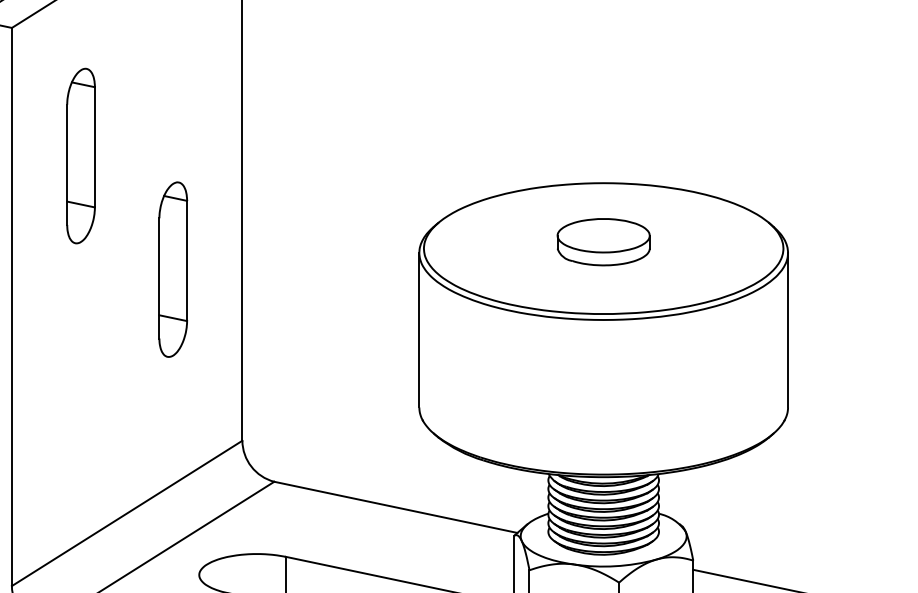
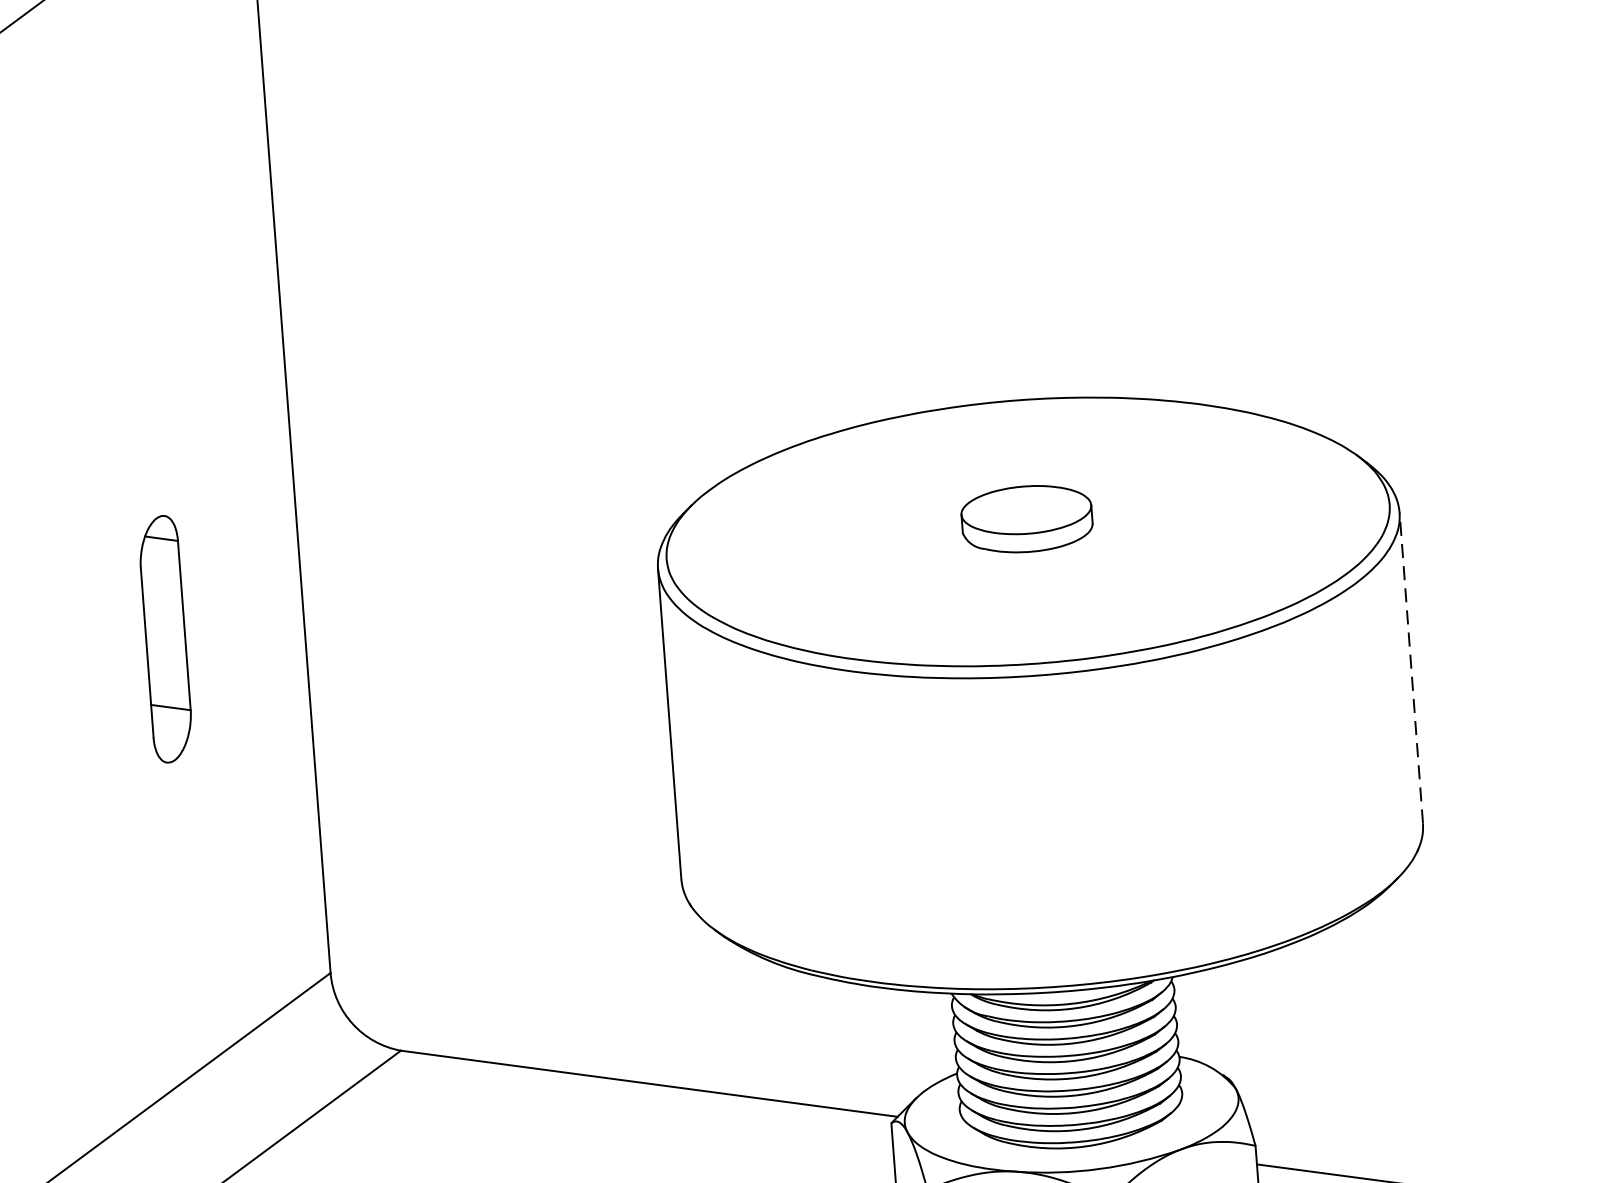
part: (603, 242) -> (1026, 519), size x0.7
part: (173, 269) -> (166, 638), size x0.7
line: (788, 329) -> (1412, 666), solid -> dashed

